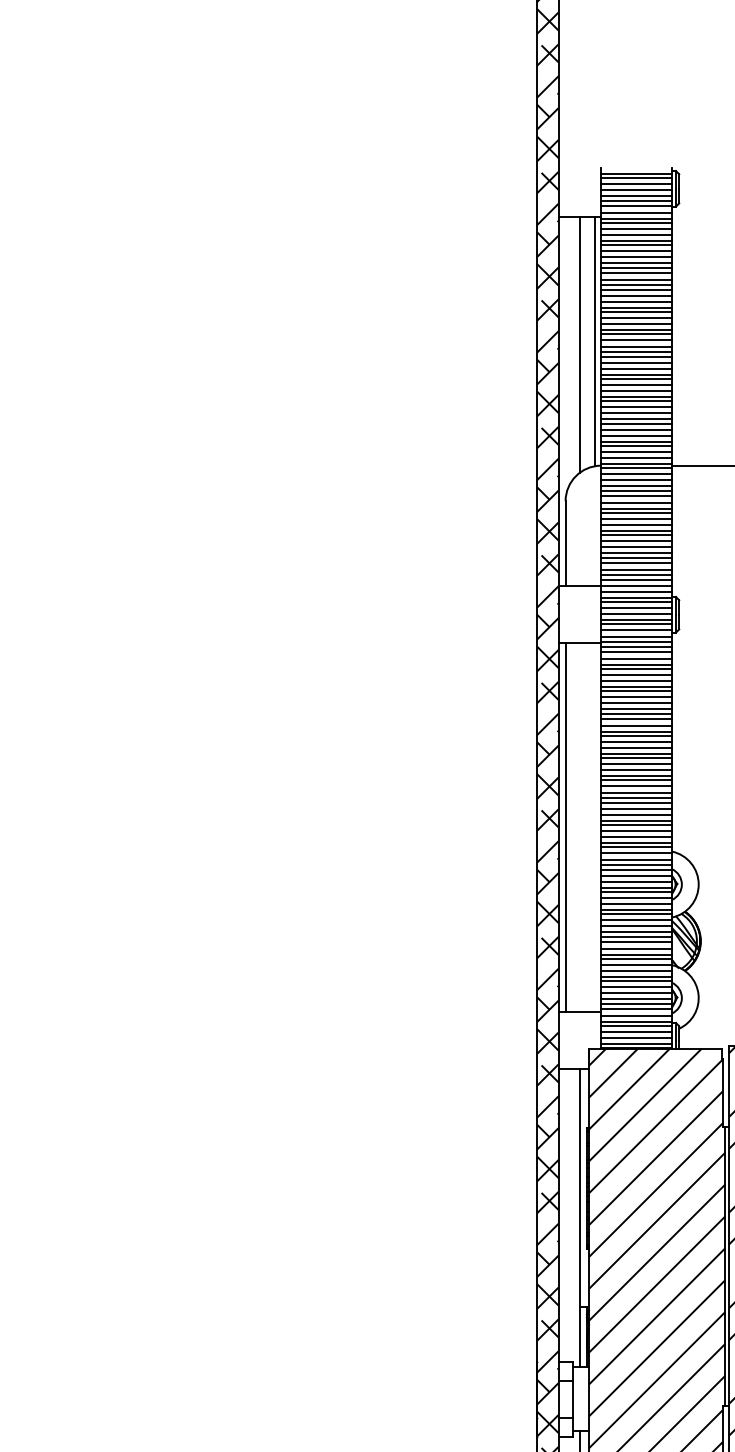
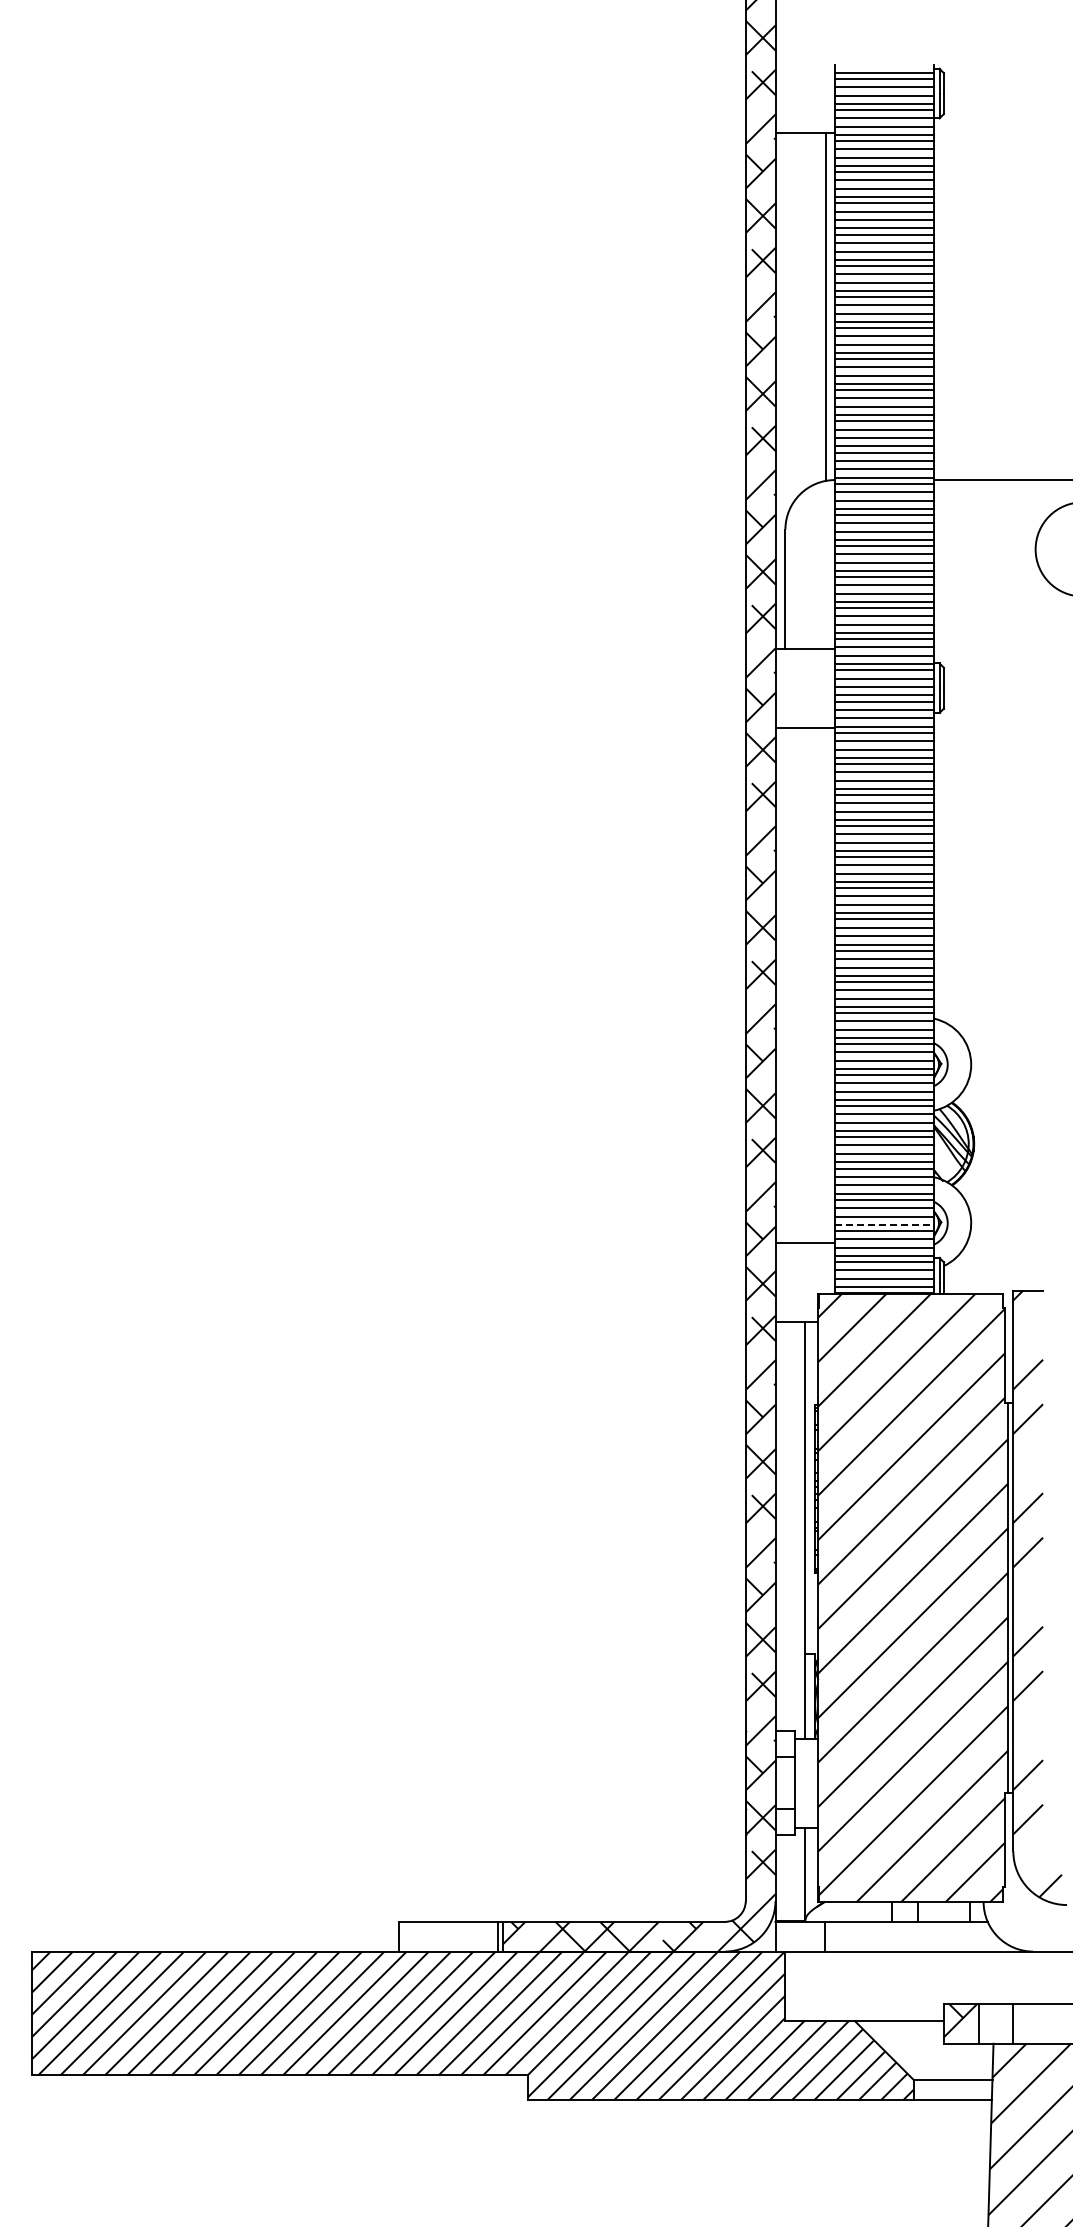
line: (579, 344) -> (805, 311), removed
line: (565, 827) -> (785, 985), removed
line: (636, 999) -> (884, 1224), solid -> dashed

